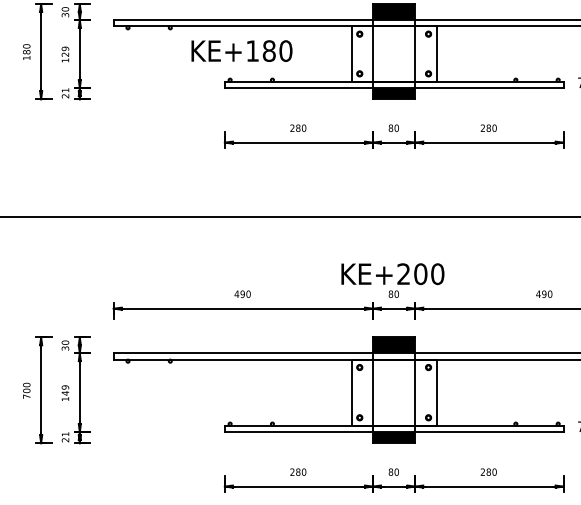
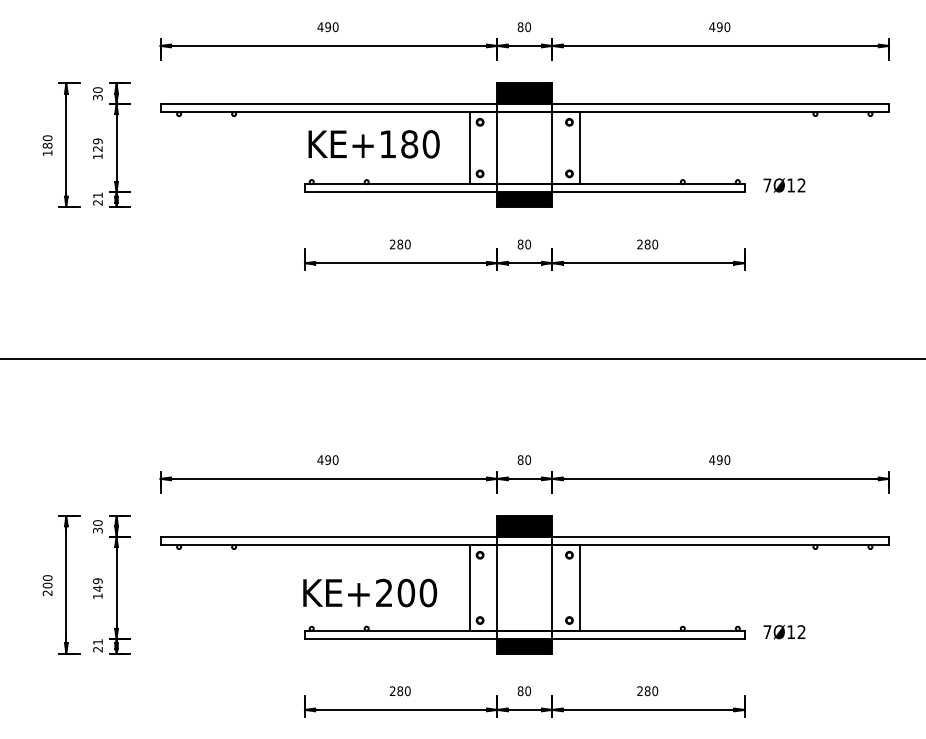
text: (241, 51) -> (373, 144), moved
text: (393, 273) -> (370, 592), moved
text: (26, 396) -> (47, 592), 700 -> 200

